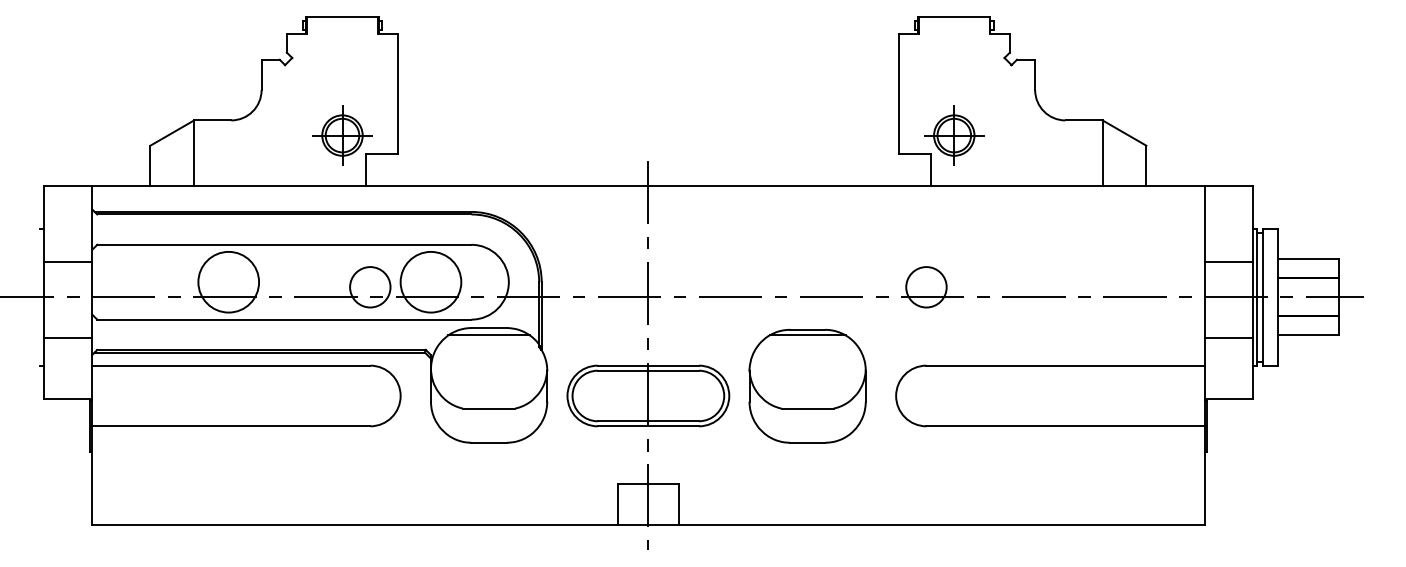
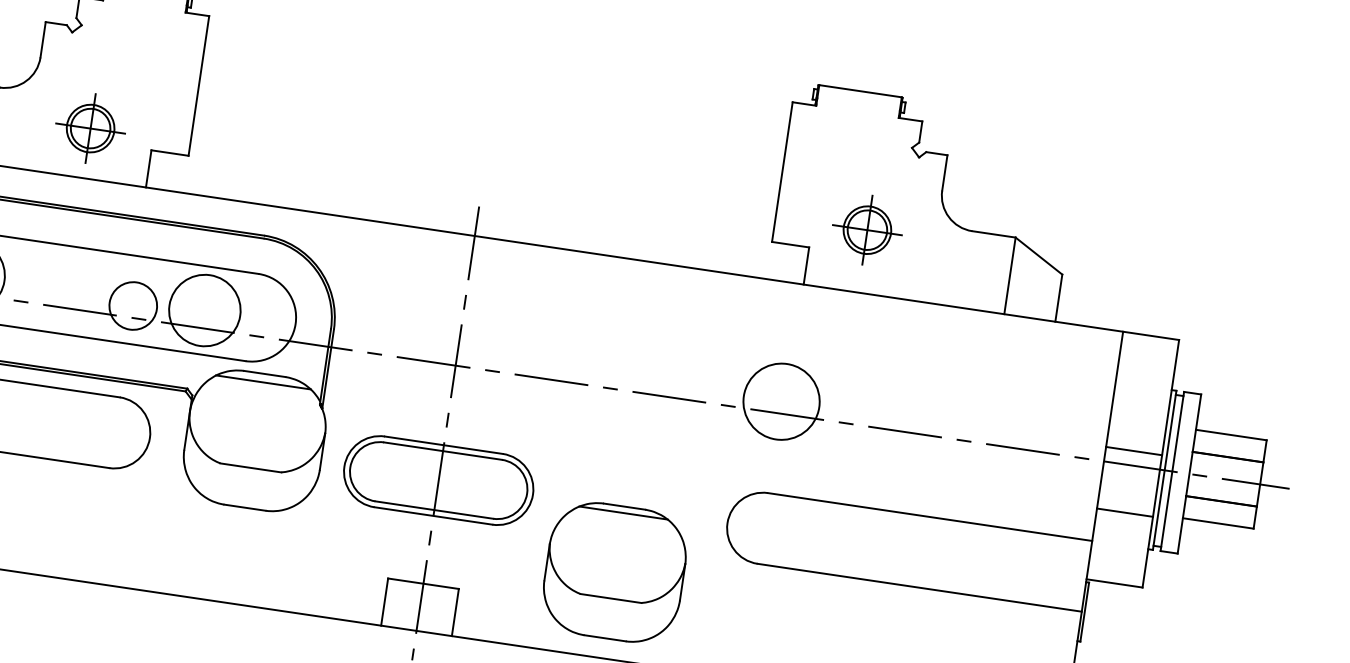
part: (342, 135) -> (90, 128), moved
part: (954, 135) -> (867, 230), moved
line: (1228, 262) -> (1133, 451), moved
circle: (926, 287) -> (781, 402), size x1.6
part: (807, 385) -> (614, 571), moved

